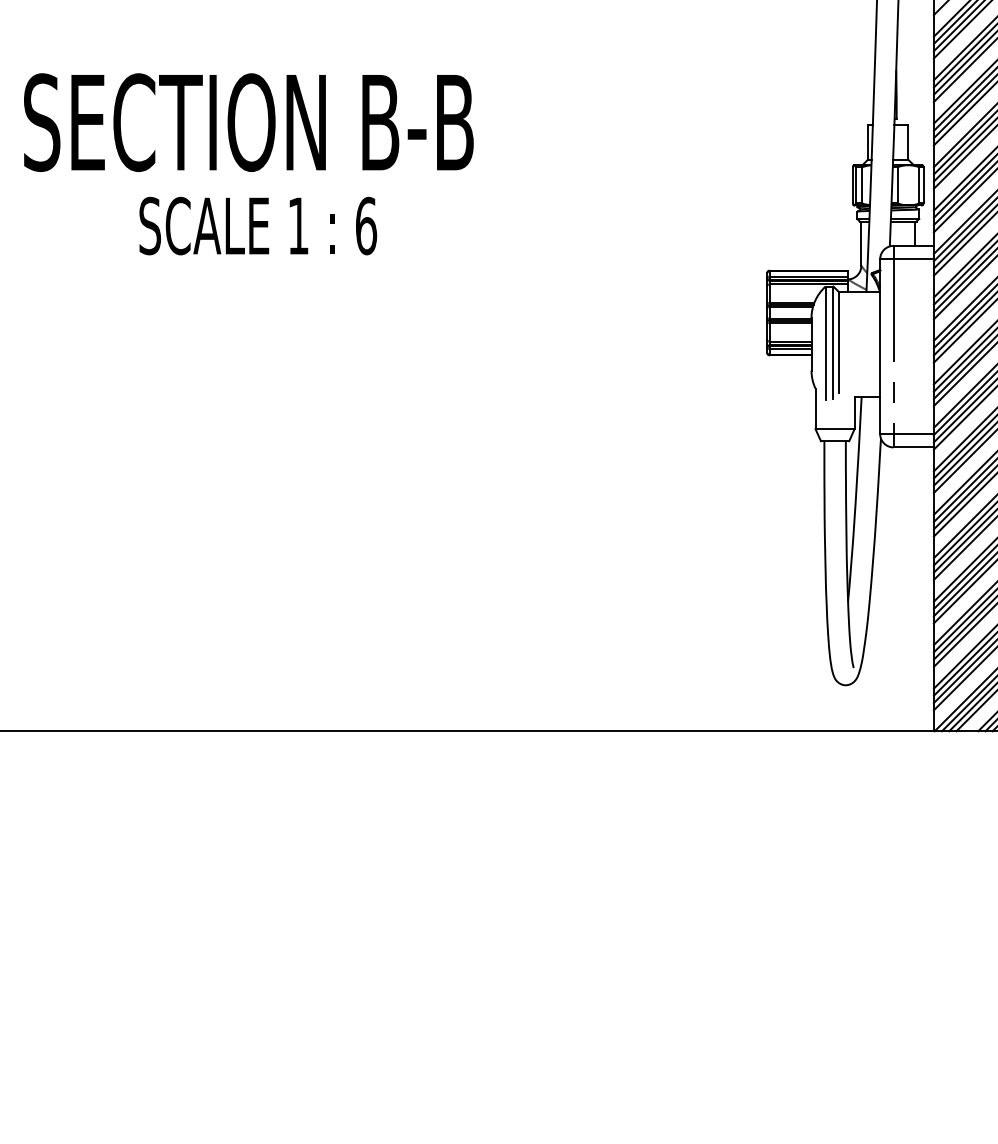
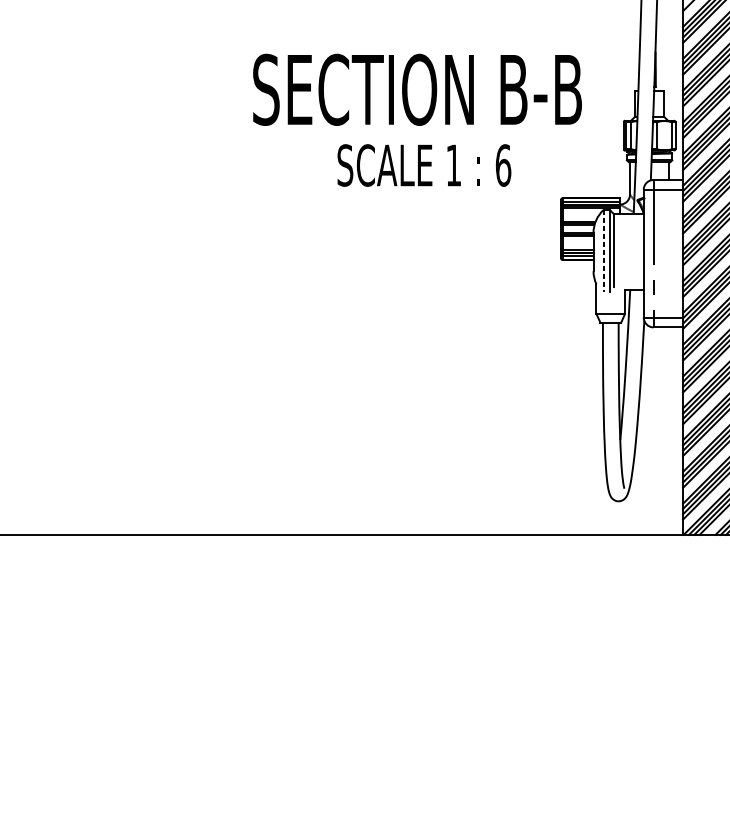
text: (248, 164) -> (417, 120), moved
line: (825, 343) -> (603, 251), solid -> dashed

